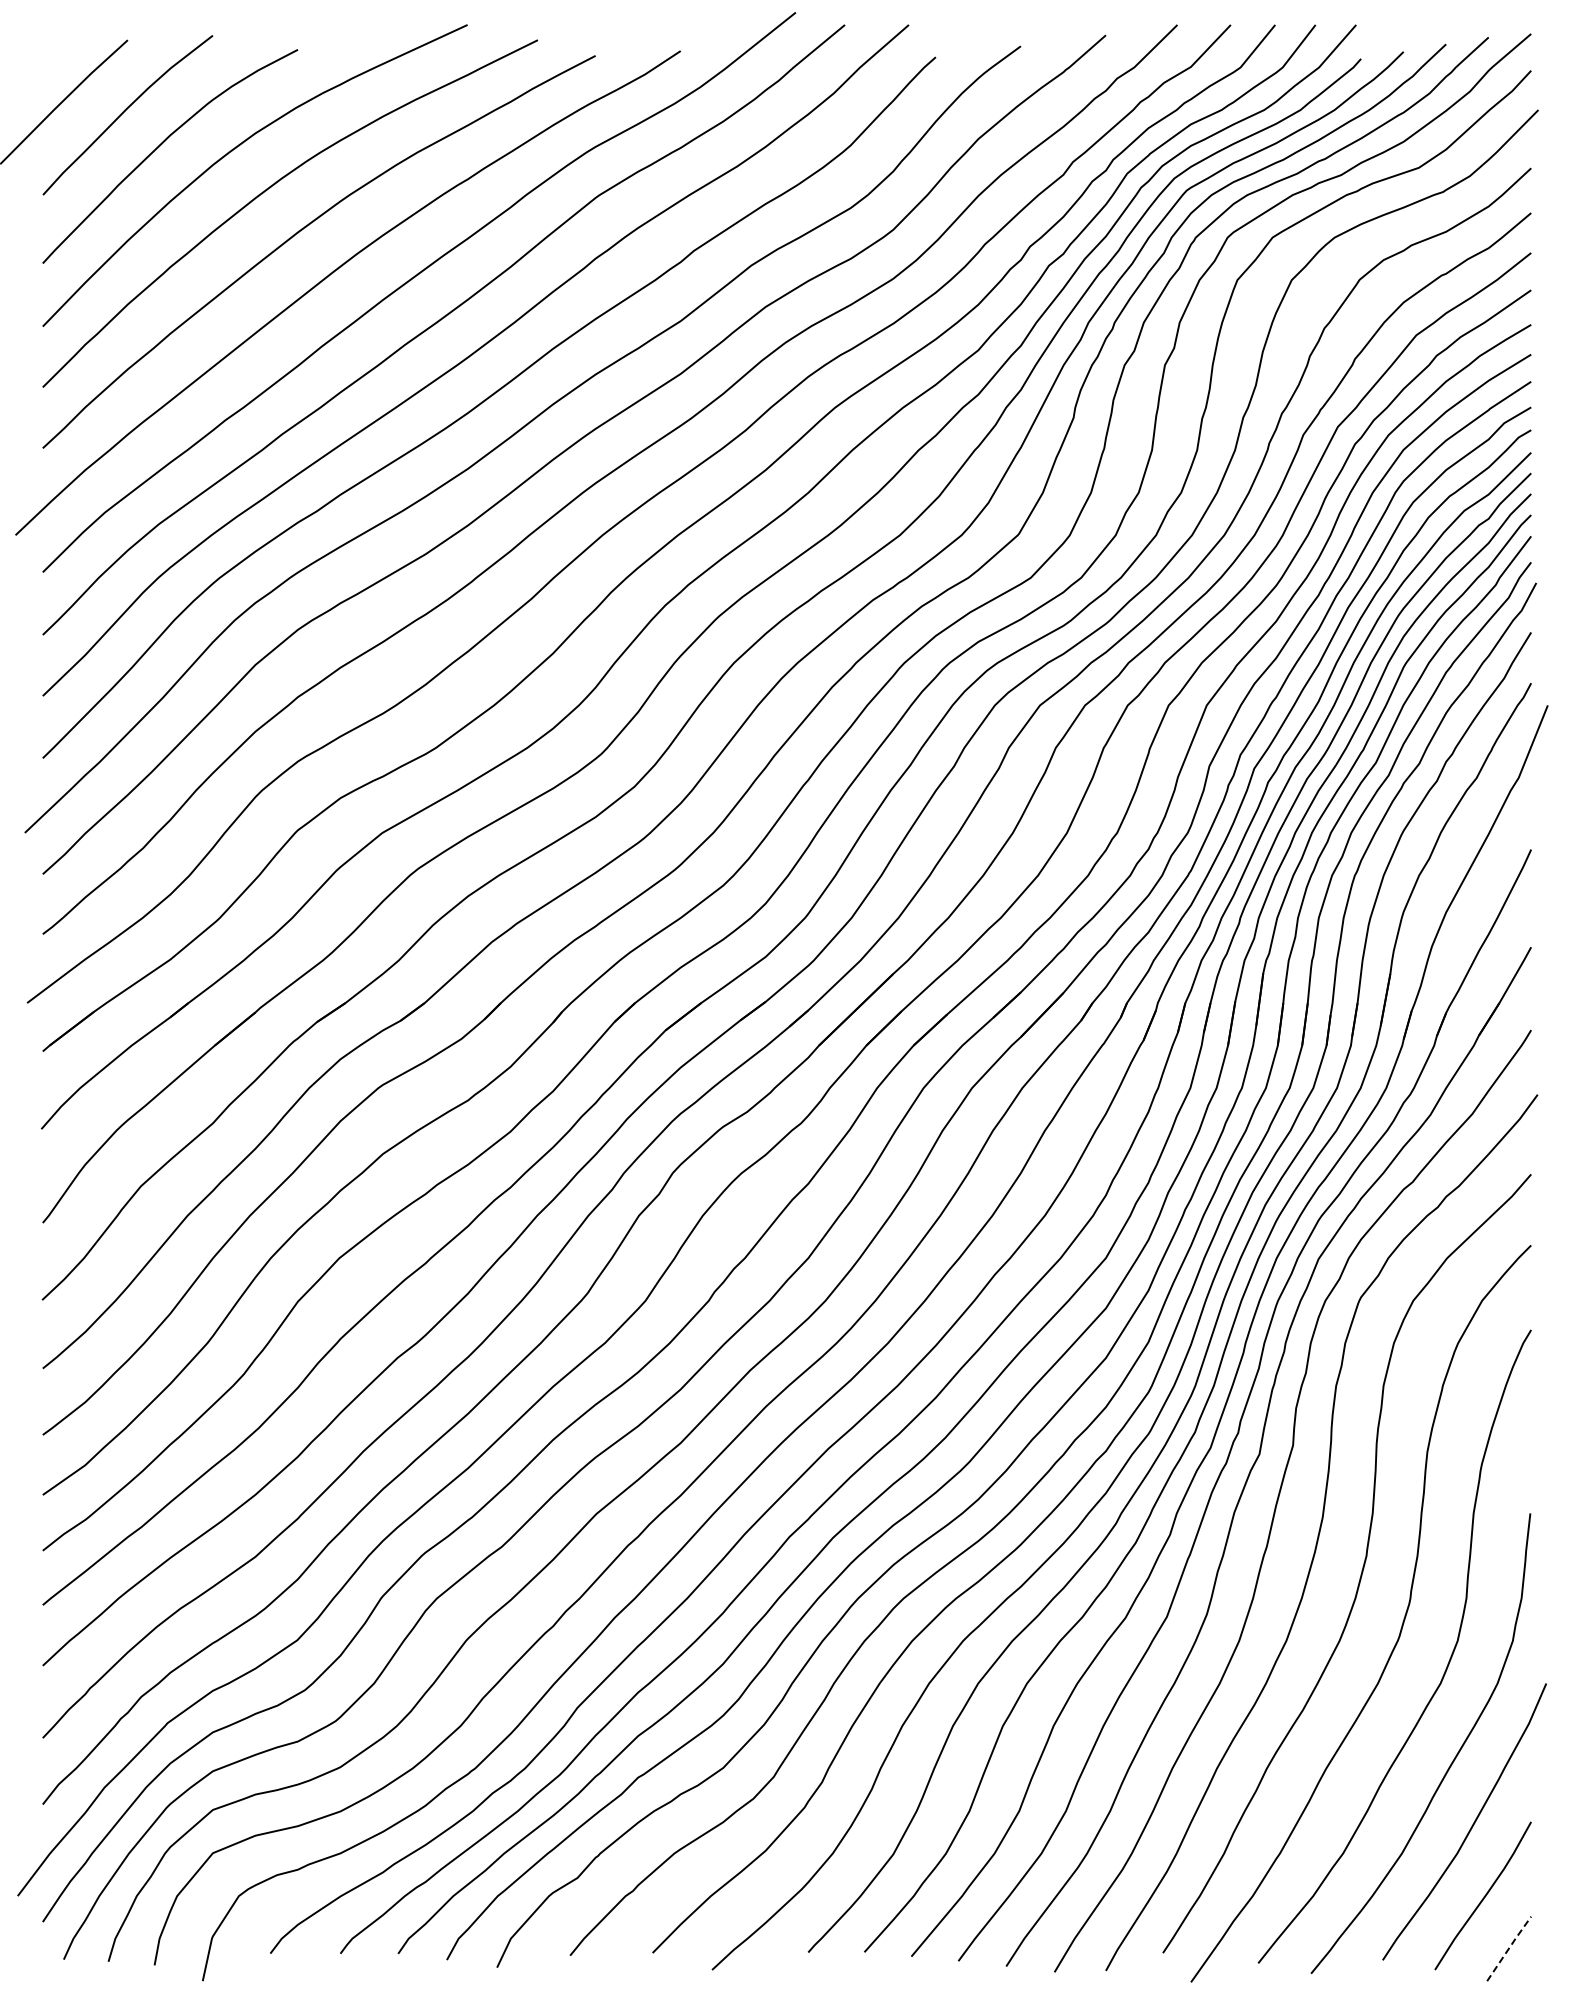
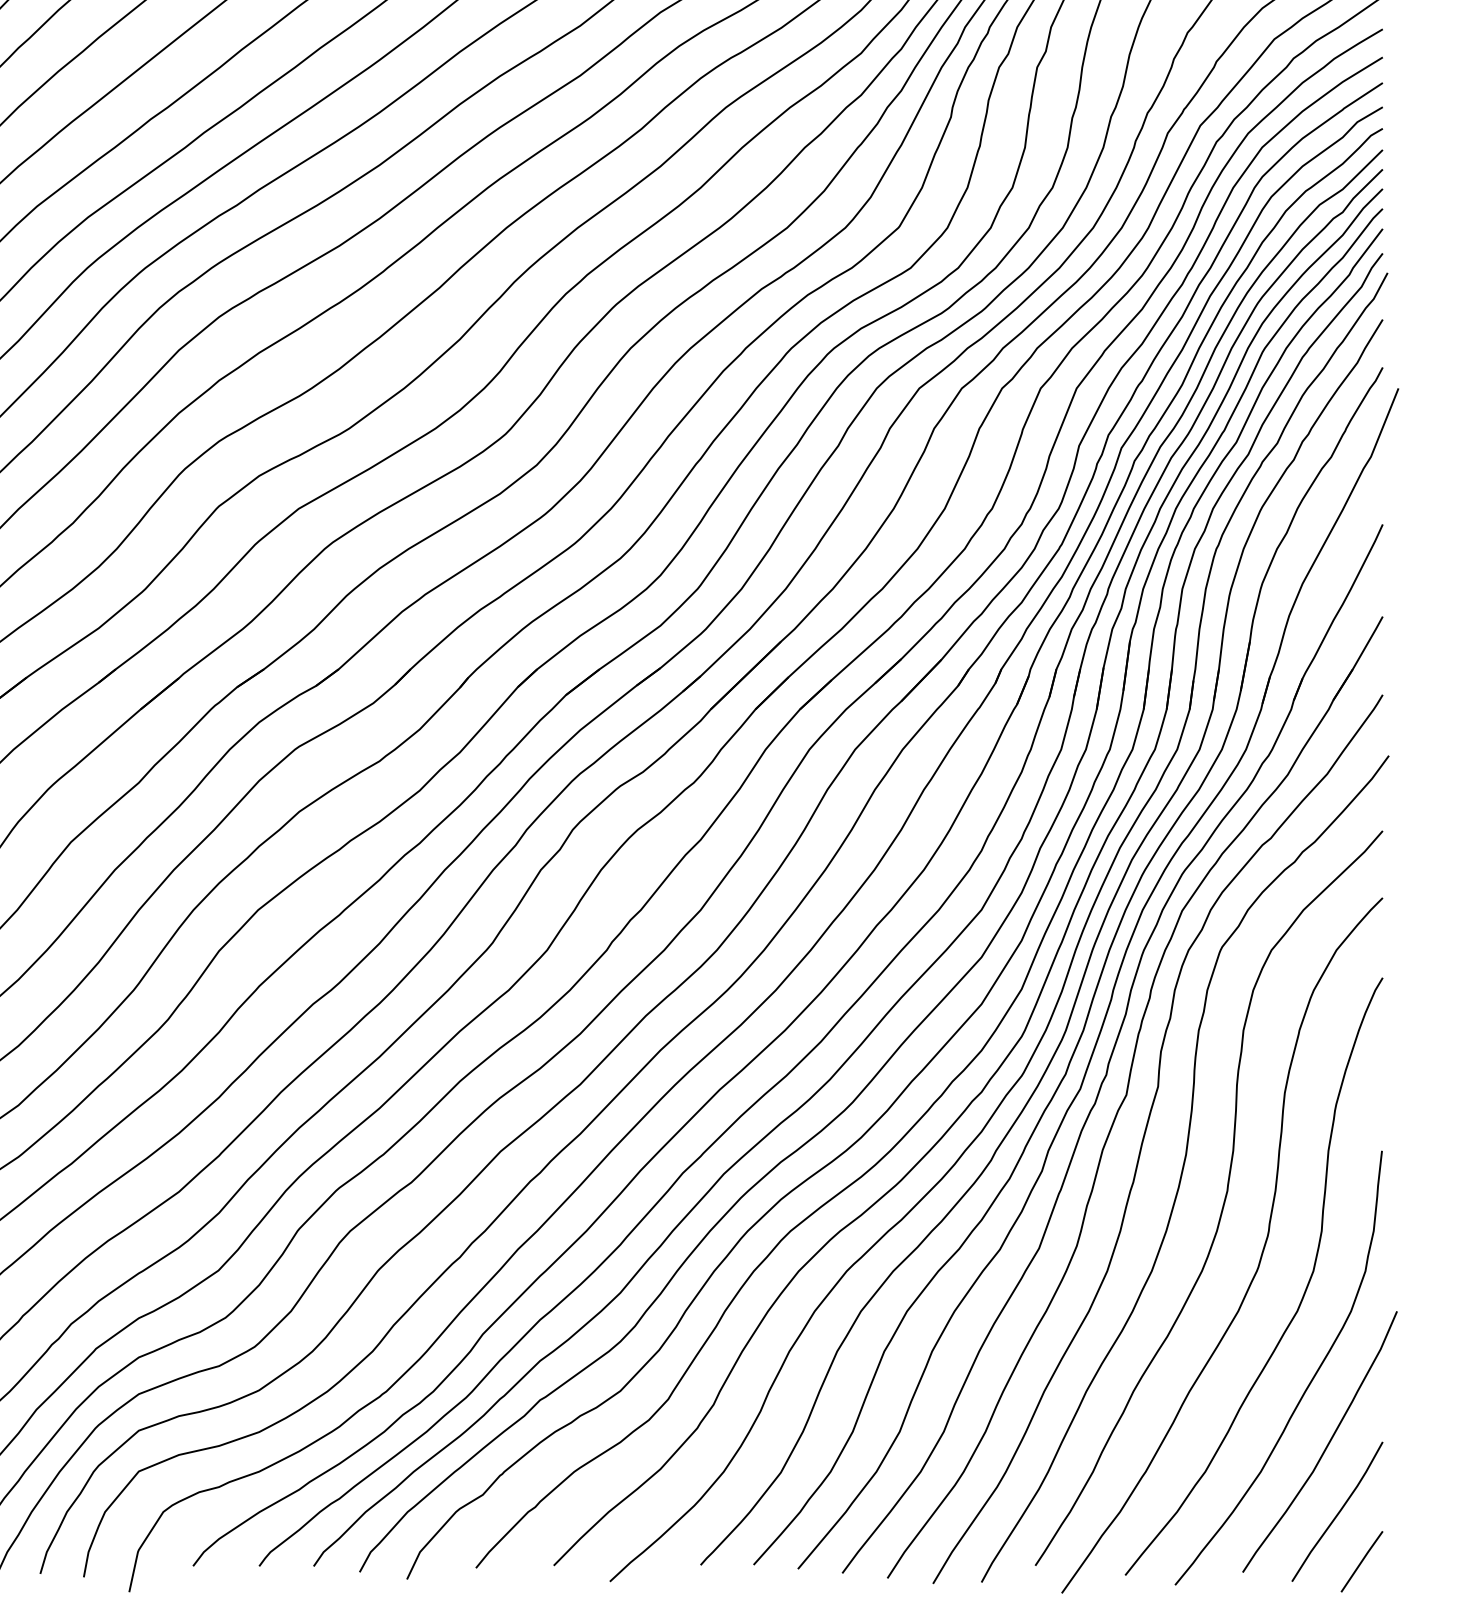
line: (1509, 1948) -> (1362, 1561), dashed -> solid

